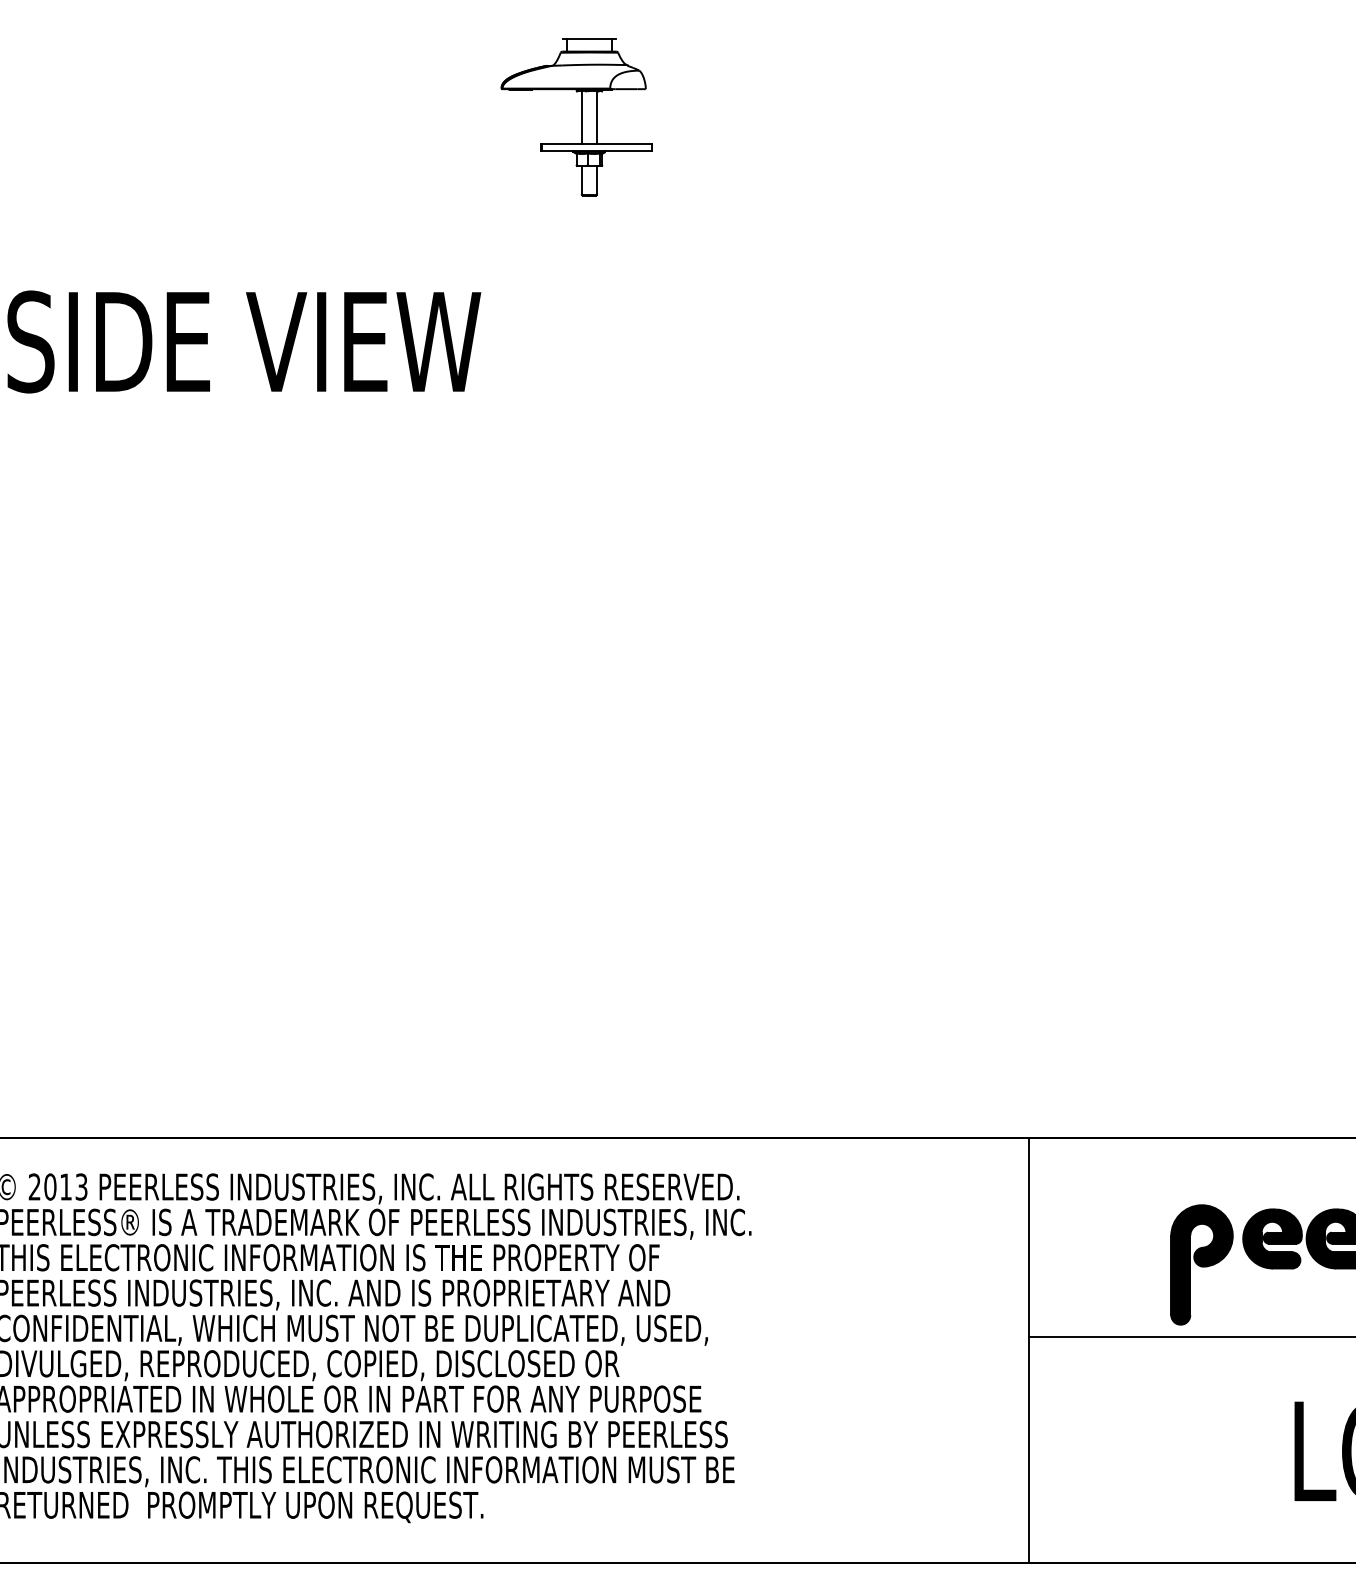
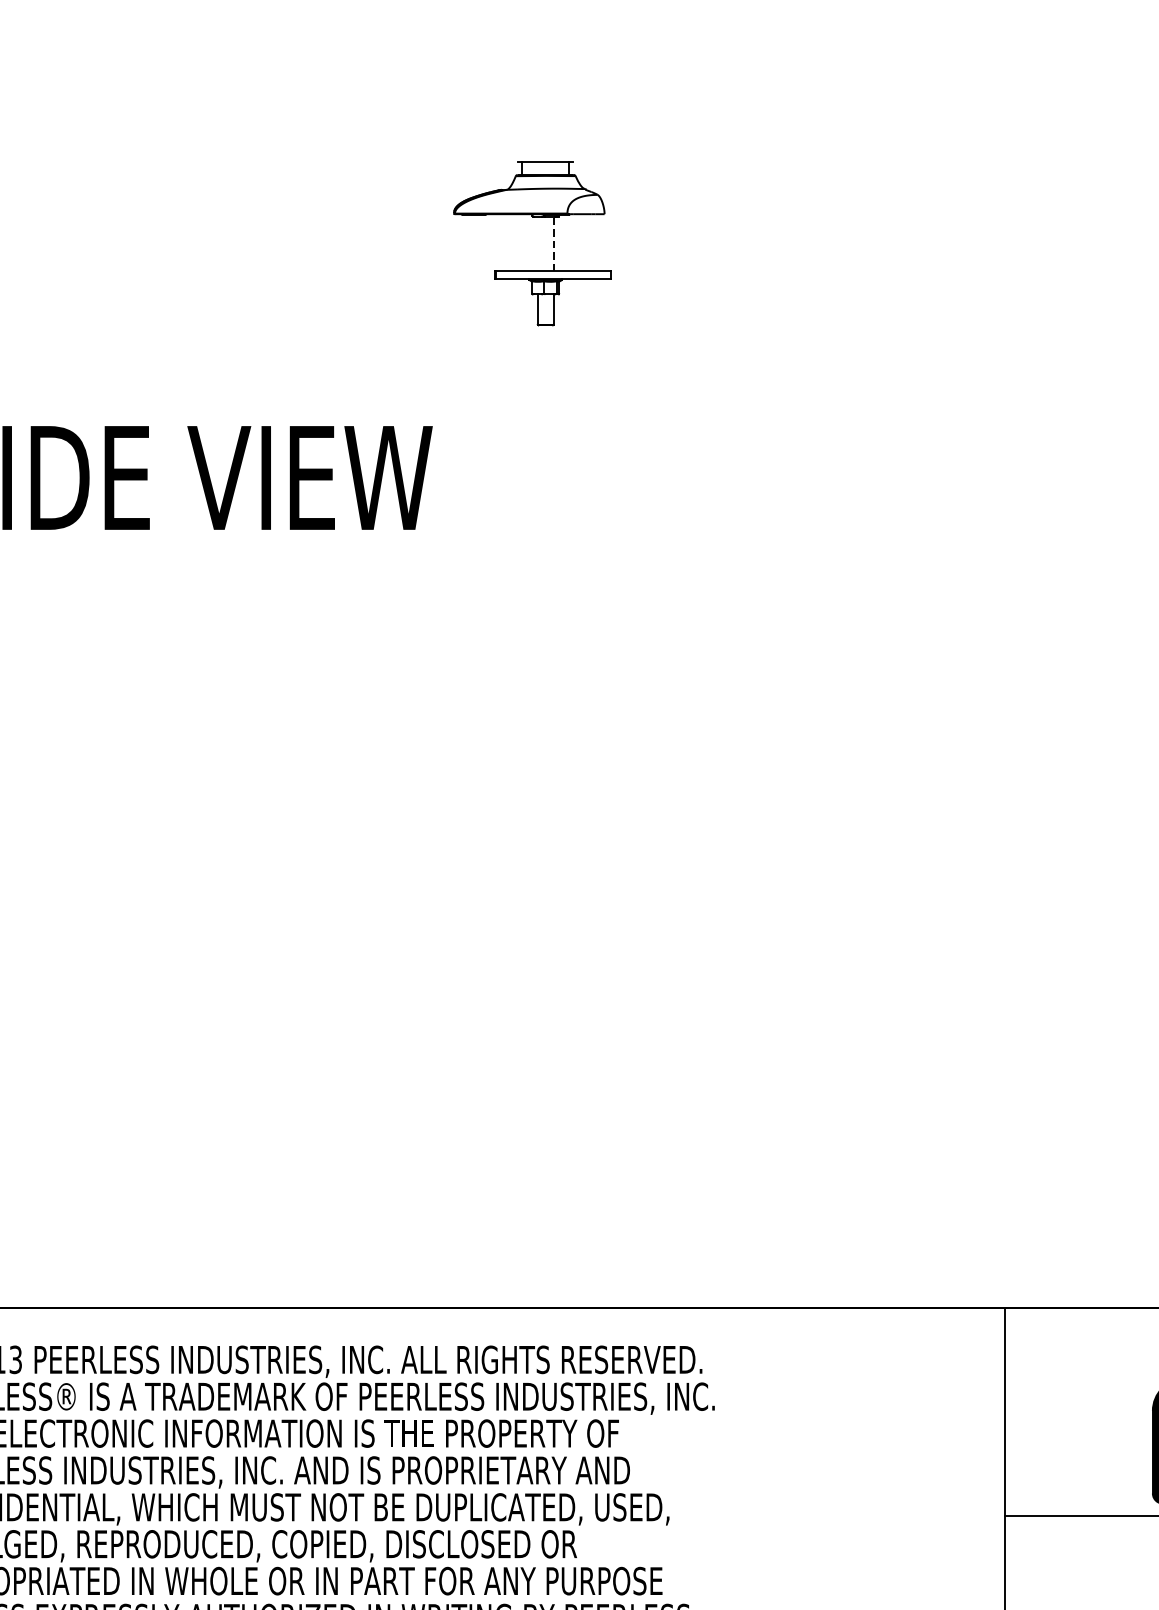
line: (581, 117) -> (537, 243), removed
line: (596, 117) -> (553, 243), solid -> dashed

